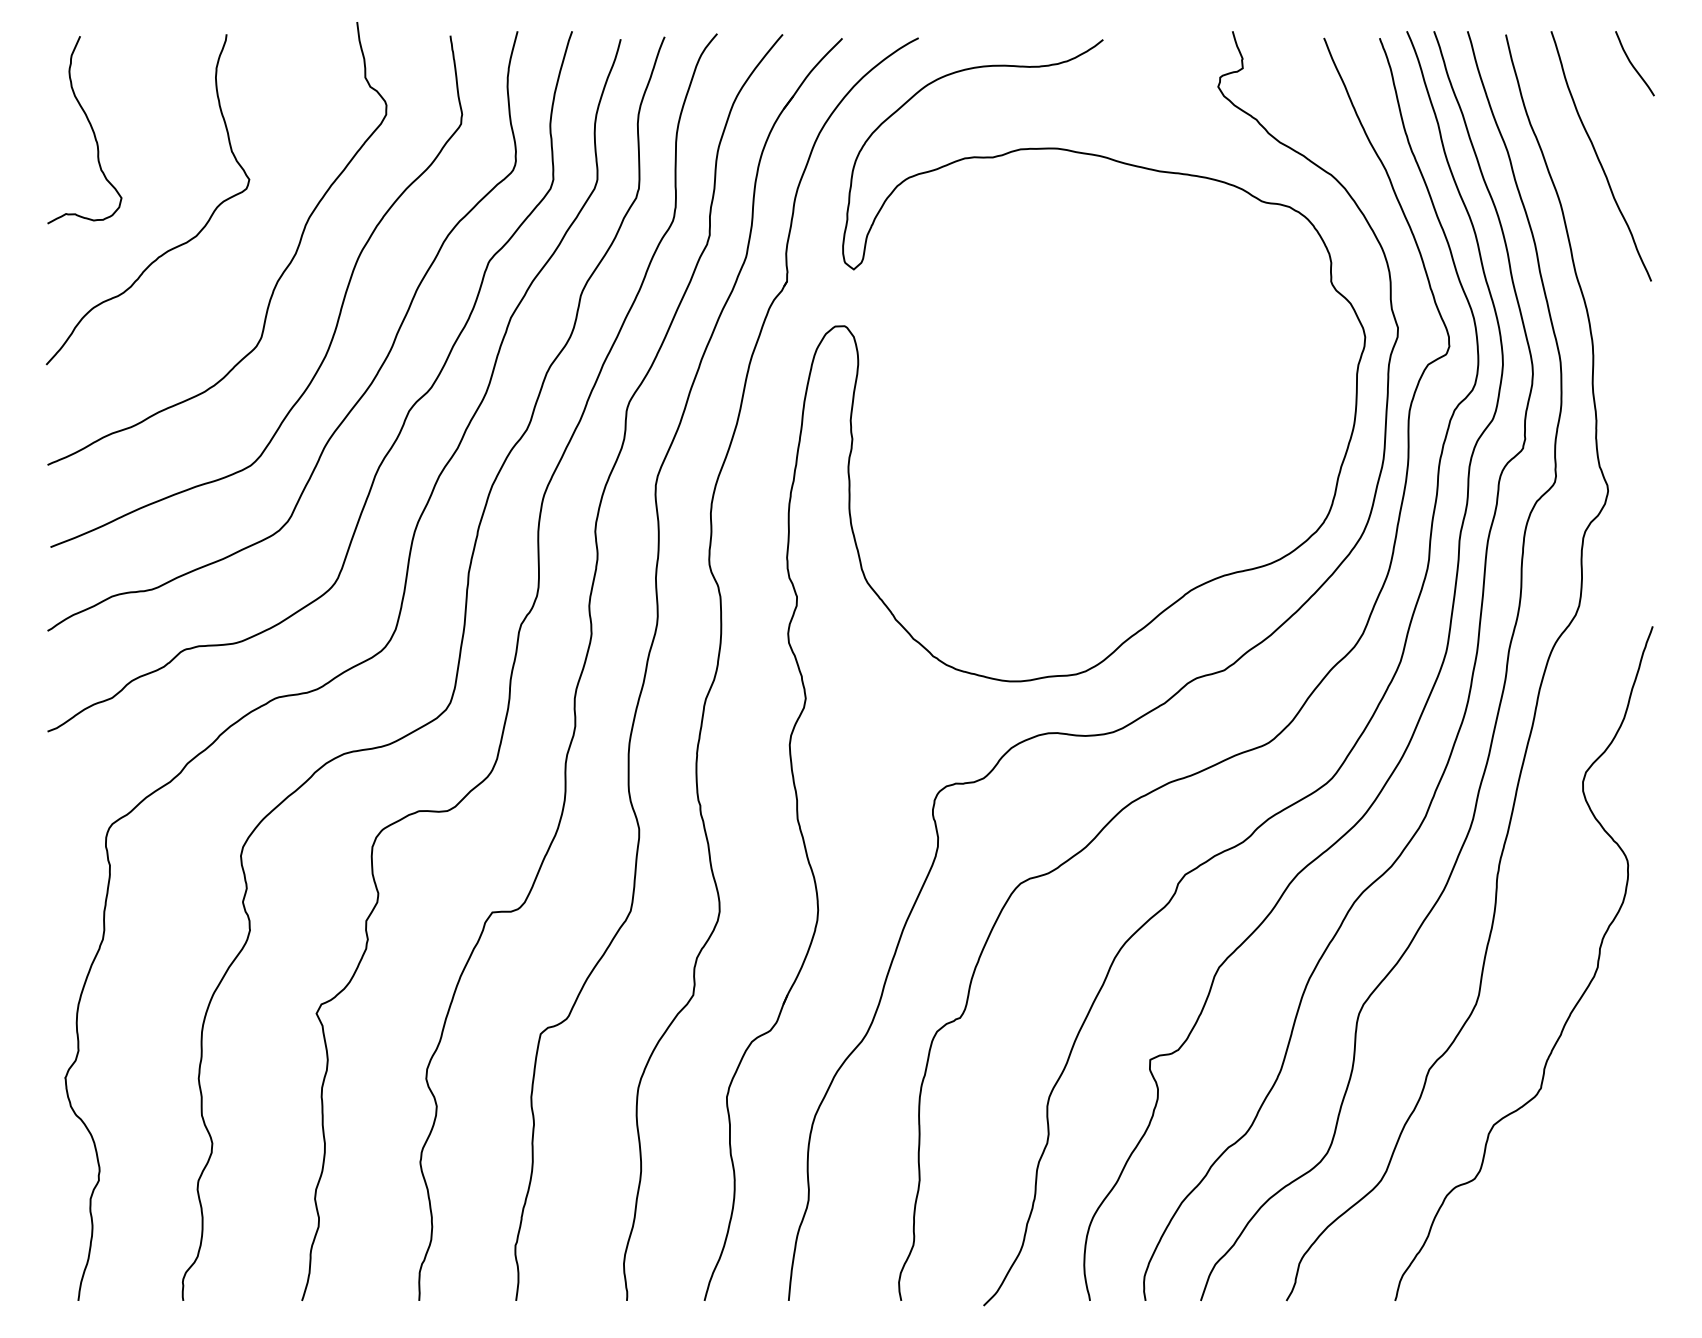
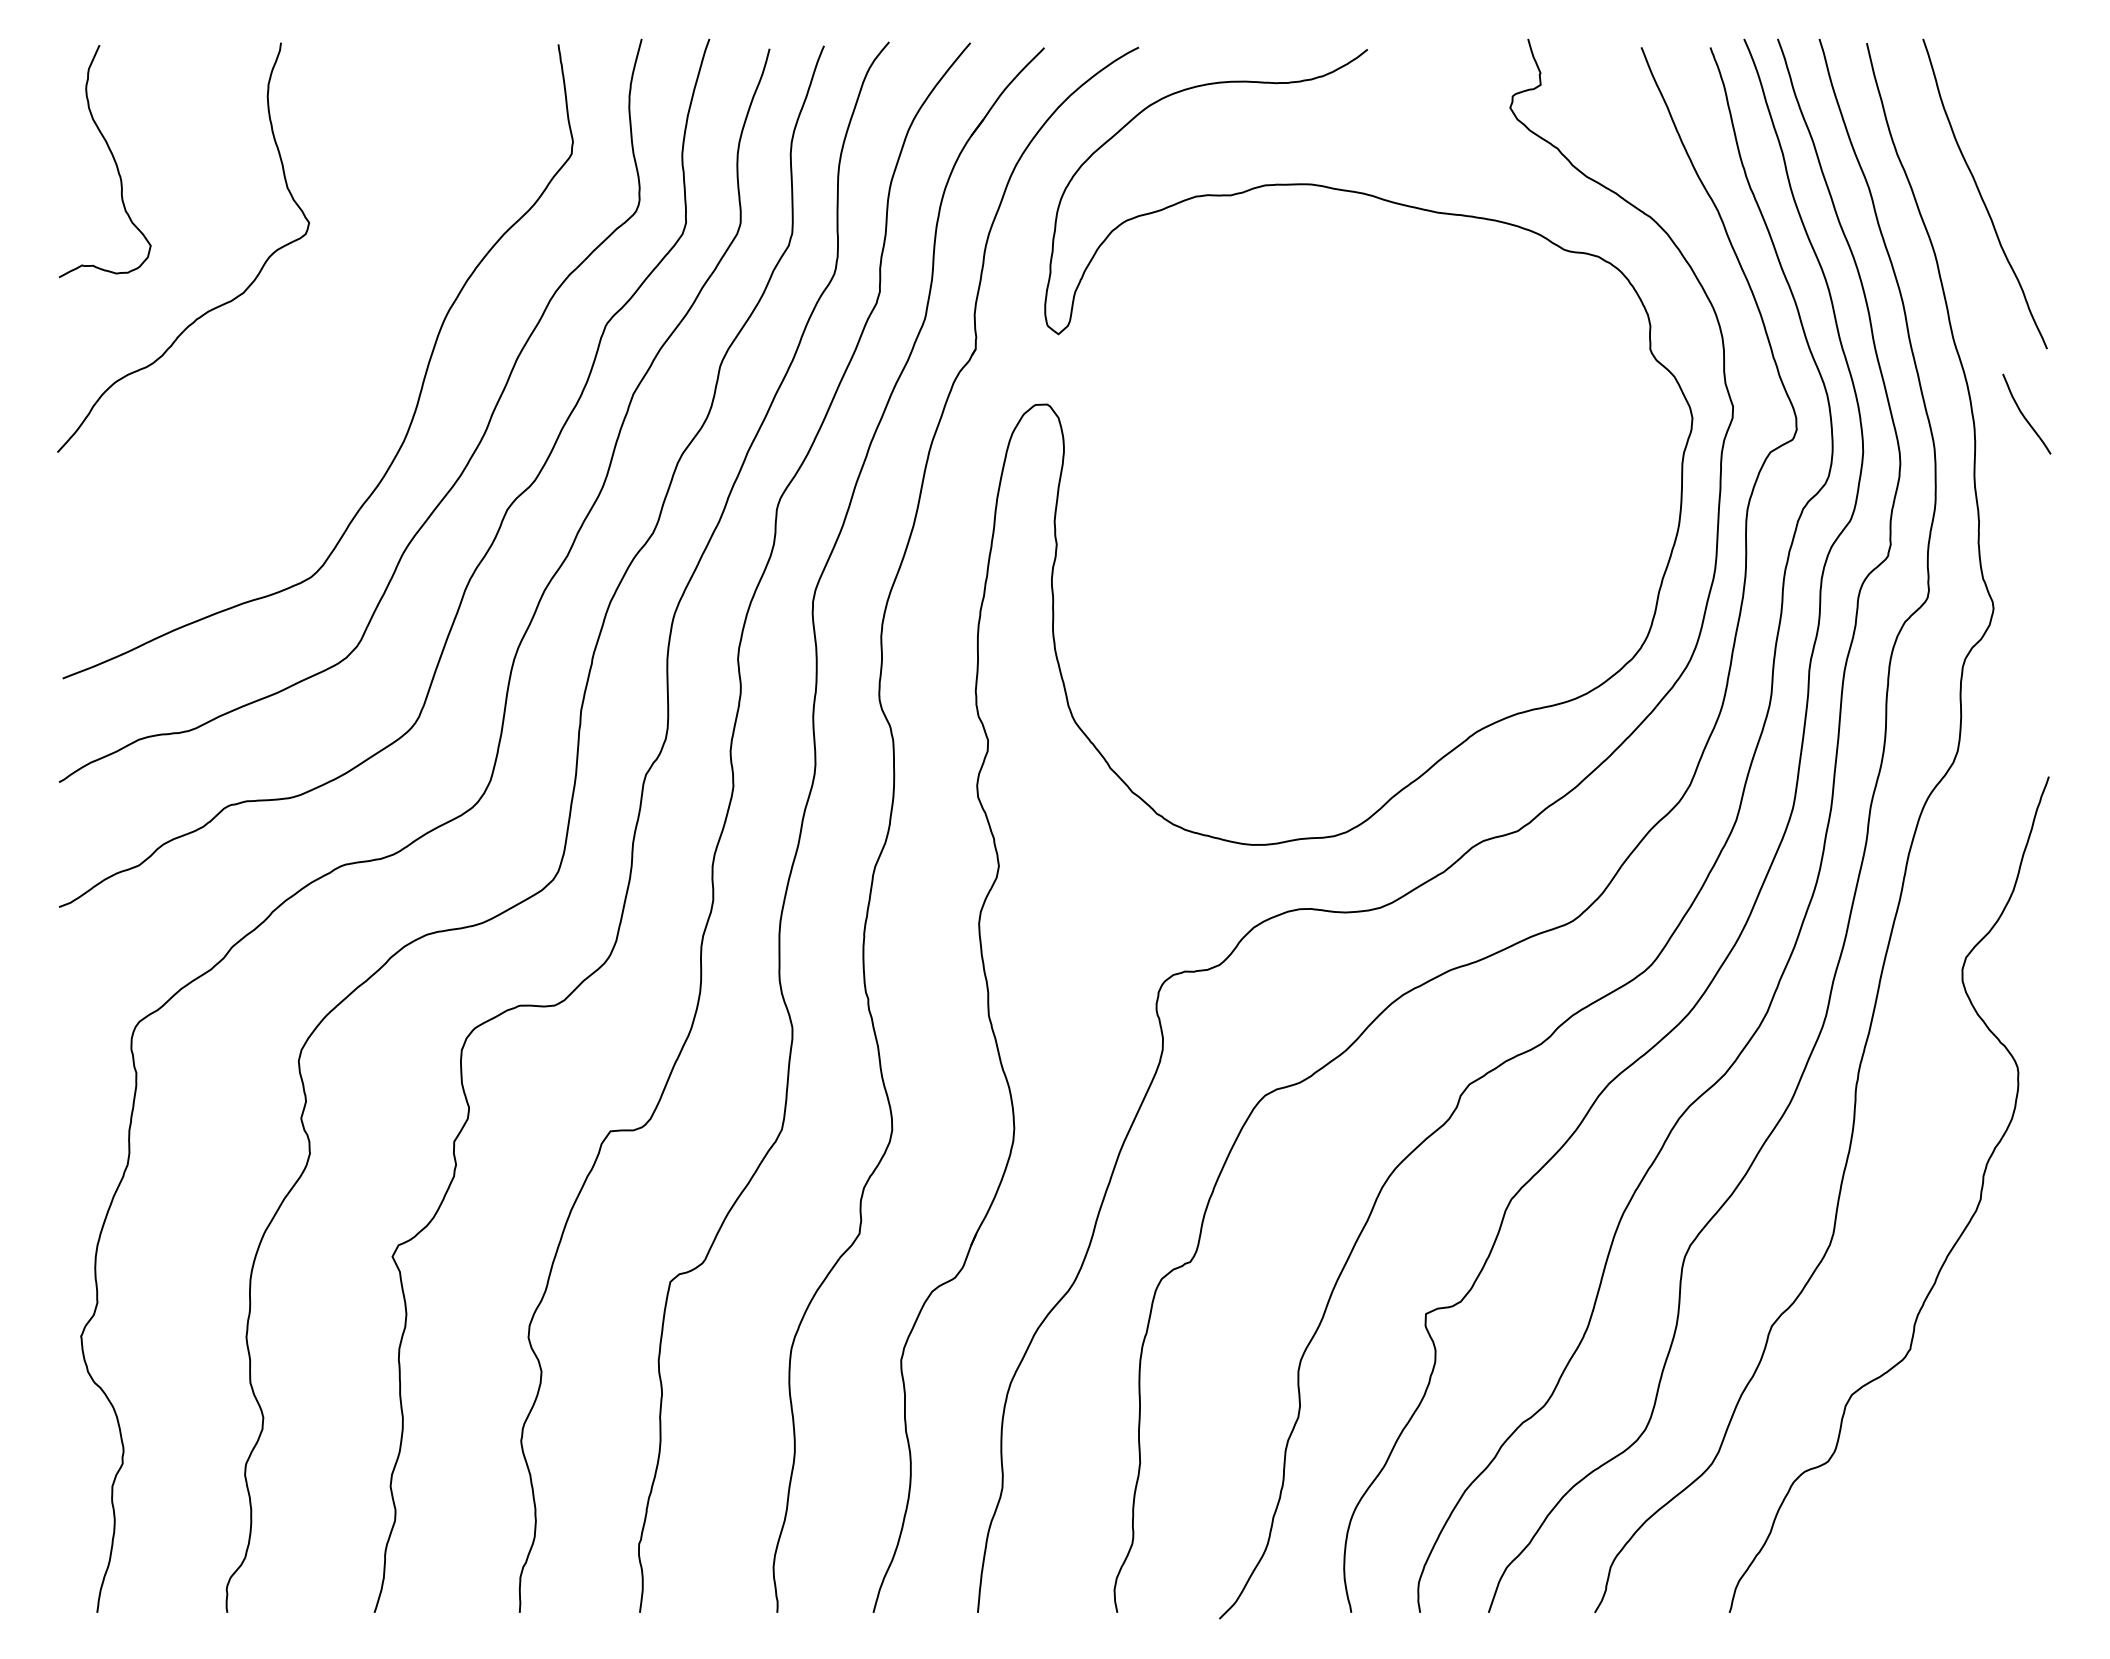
curve: (1633, 64) -> (2024, 415), moved
curve: (277, 280) -> (343, 348), removed

